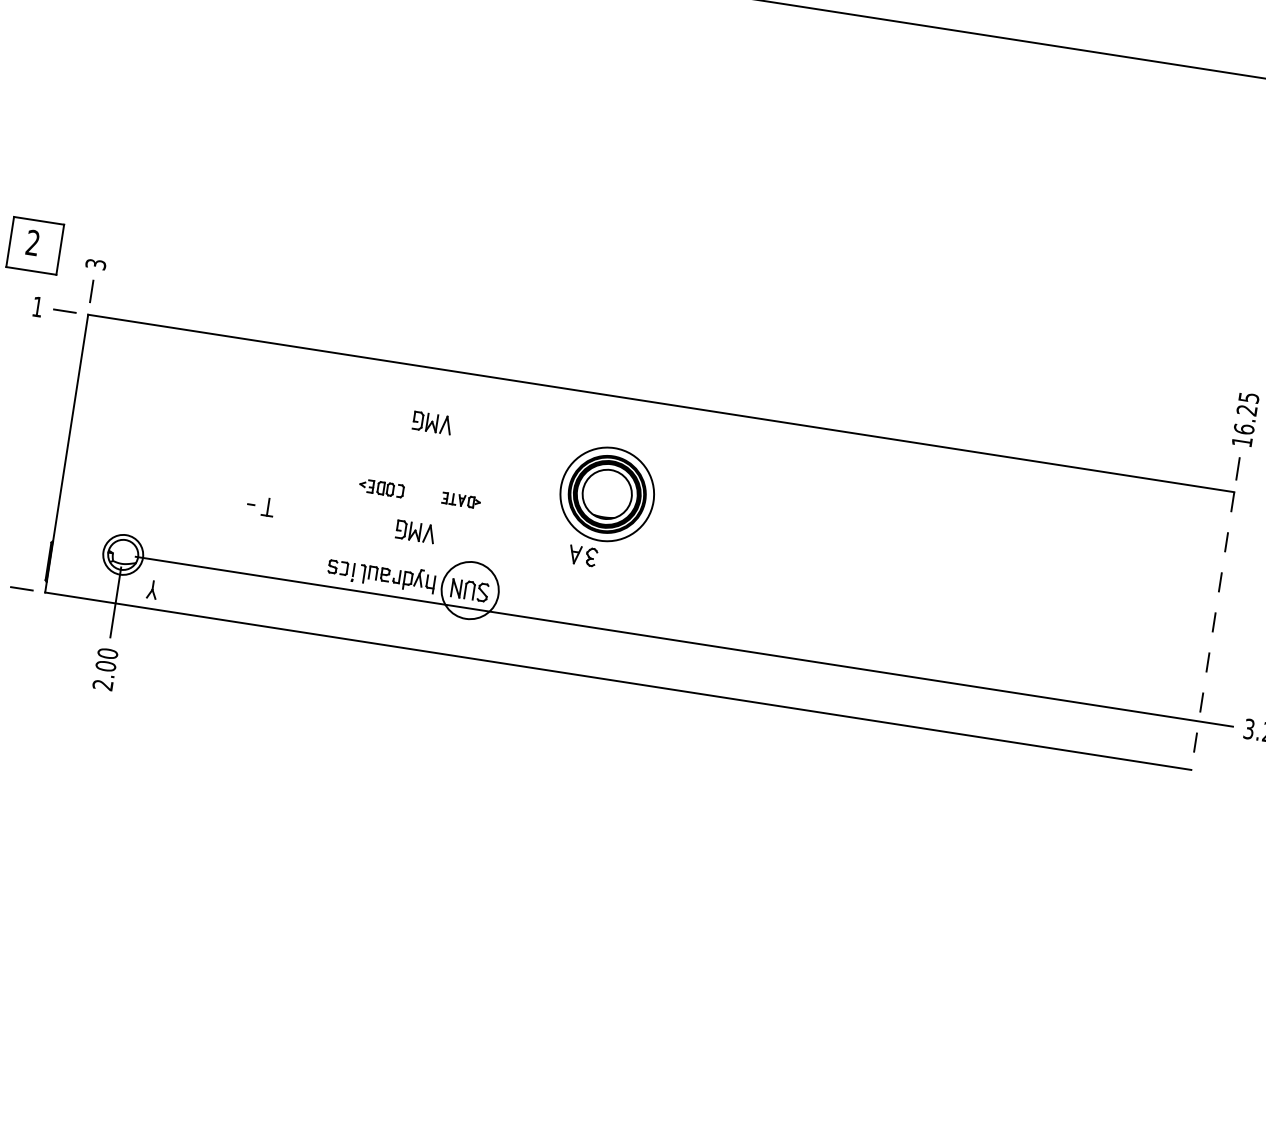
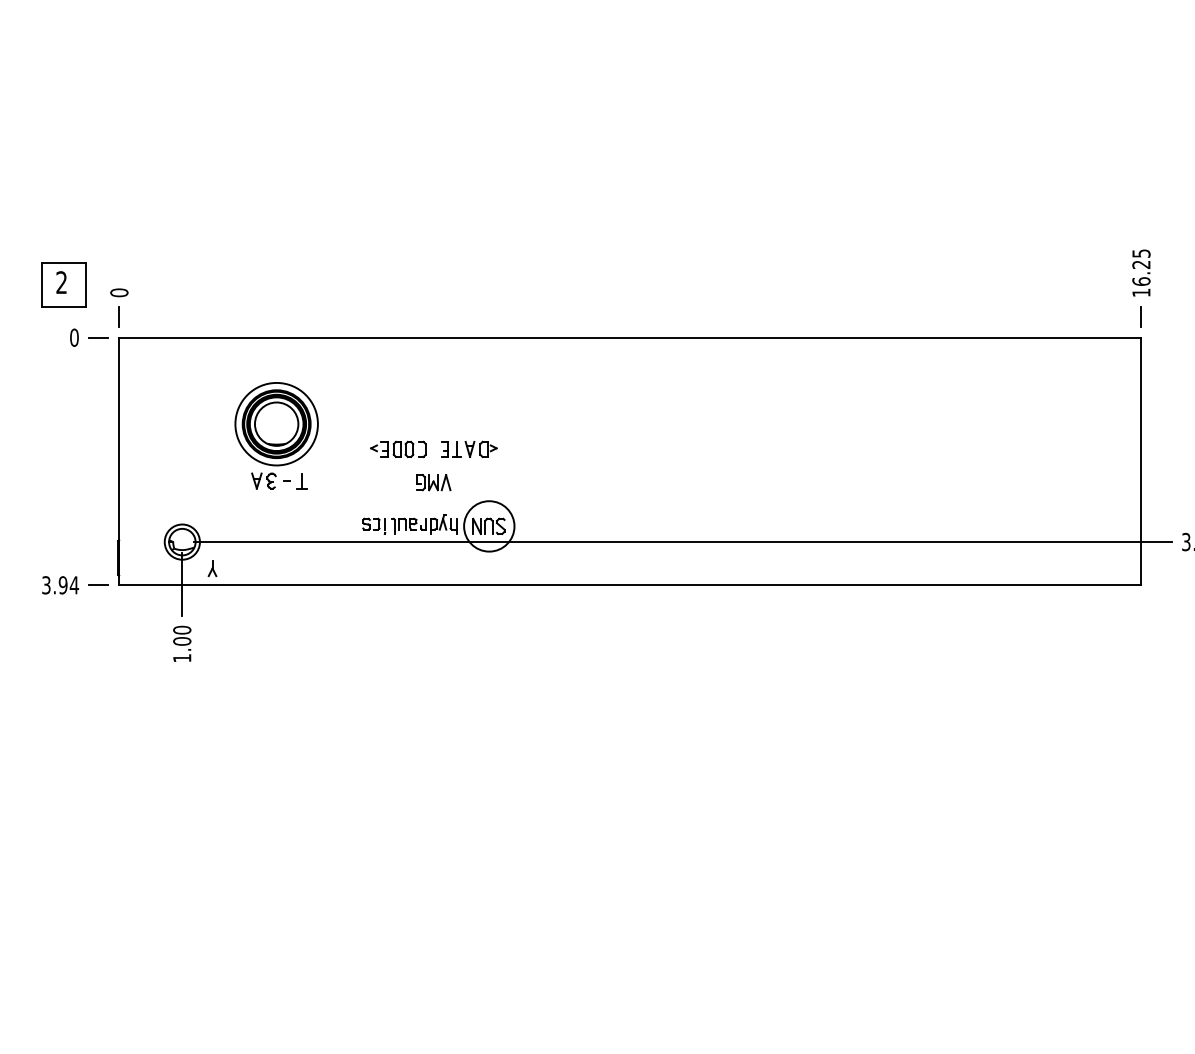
text: (96, 264) -> (119, 292), 3 -> 0
text: (37, 306) -> (74, 337), 1 -> 0
part: (432, 422) -> (433, 385), removed
part: (381, 487) -> (398, 448), size x1.43
part: (461, 499) -> (469, 448), size x1.67
part: (605, 507) -> (276, 435), moved
line: (1212, 631) -> (1141, 461), dashed -> solid
text: (103, 685) -> (182, 658), 2.00 -> 1.00

